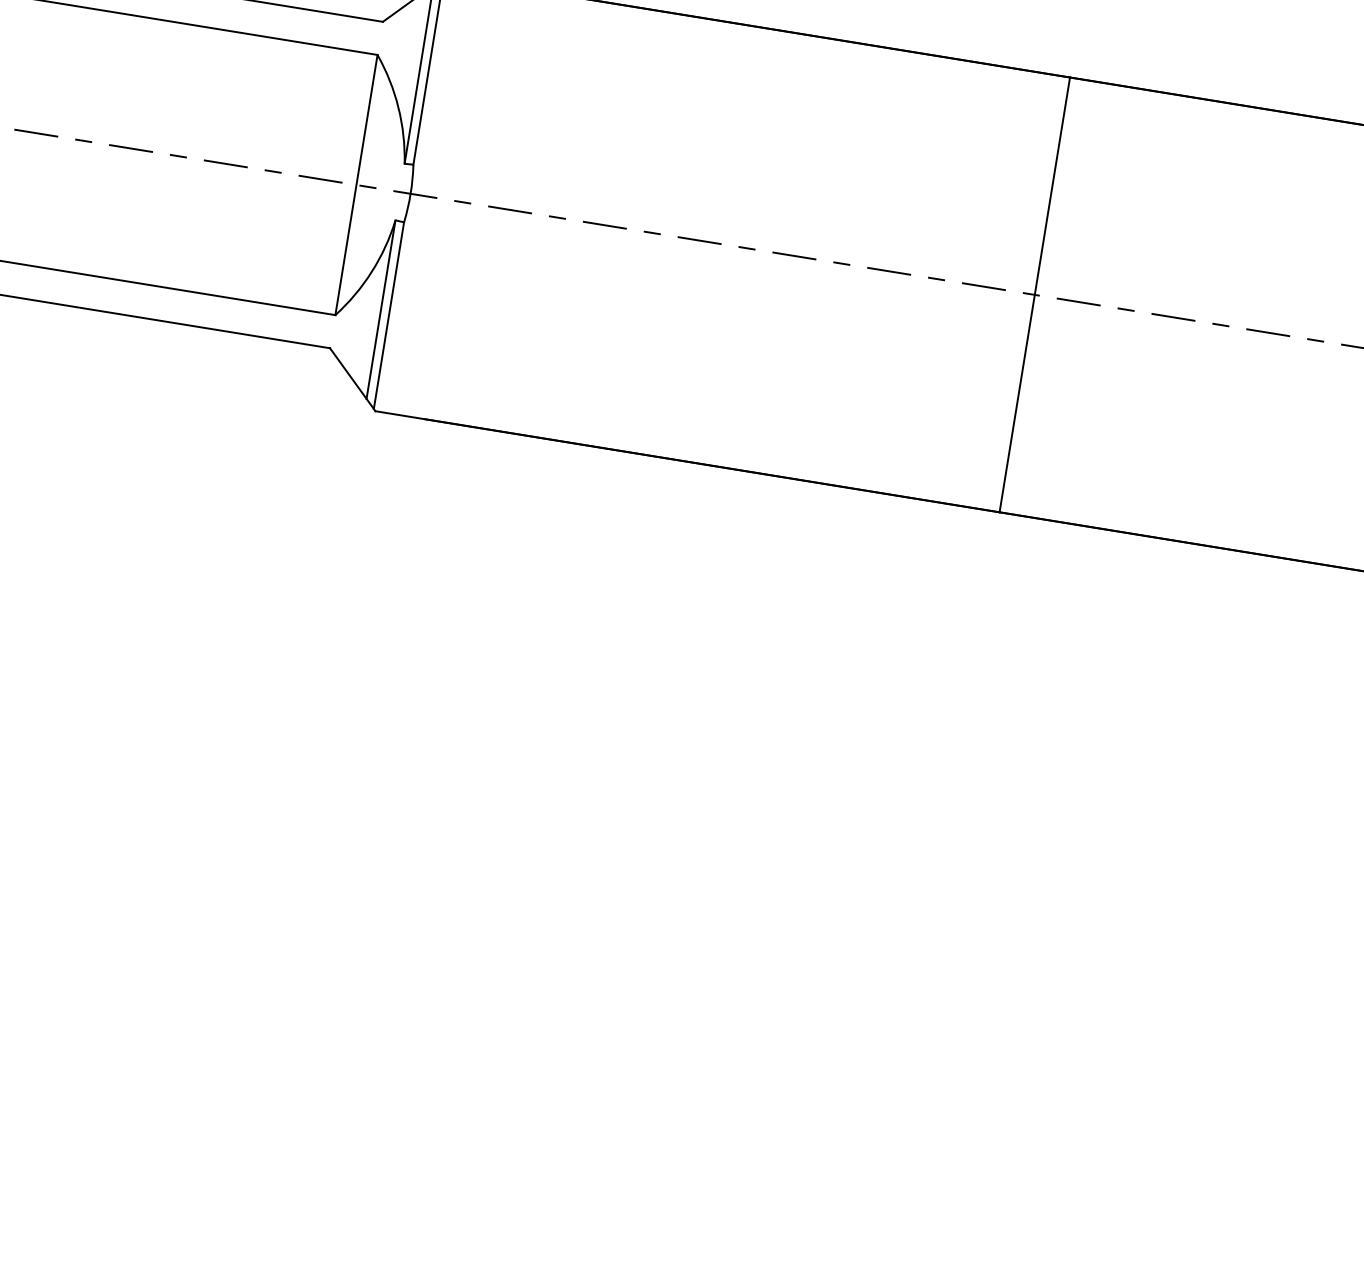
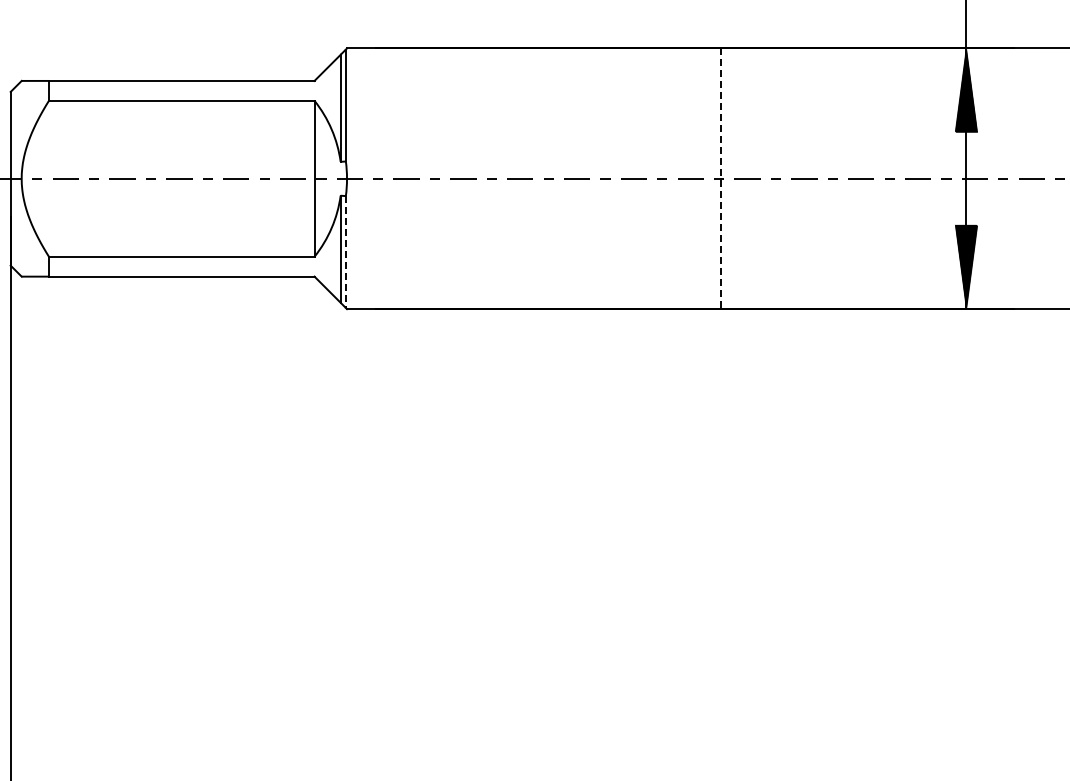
line: (1035, 296) -> (721, 179), solid -> dashed
line: (388, 316) -> (345, 252), solid -> dashed

